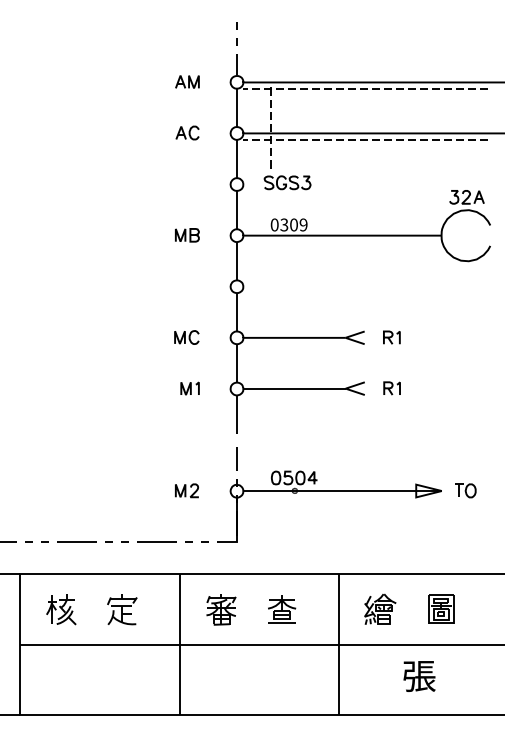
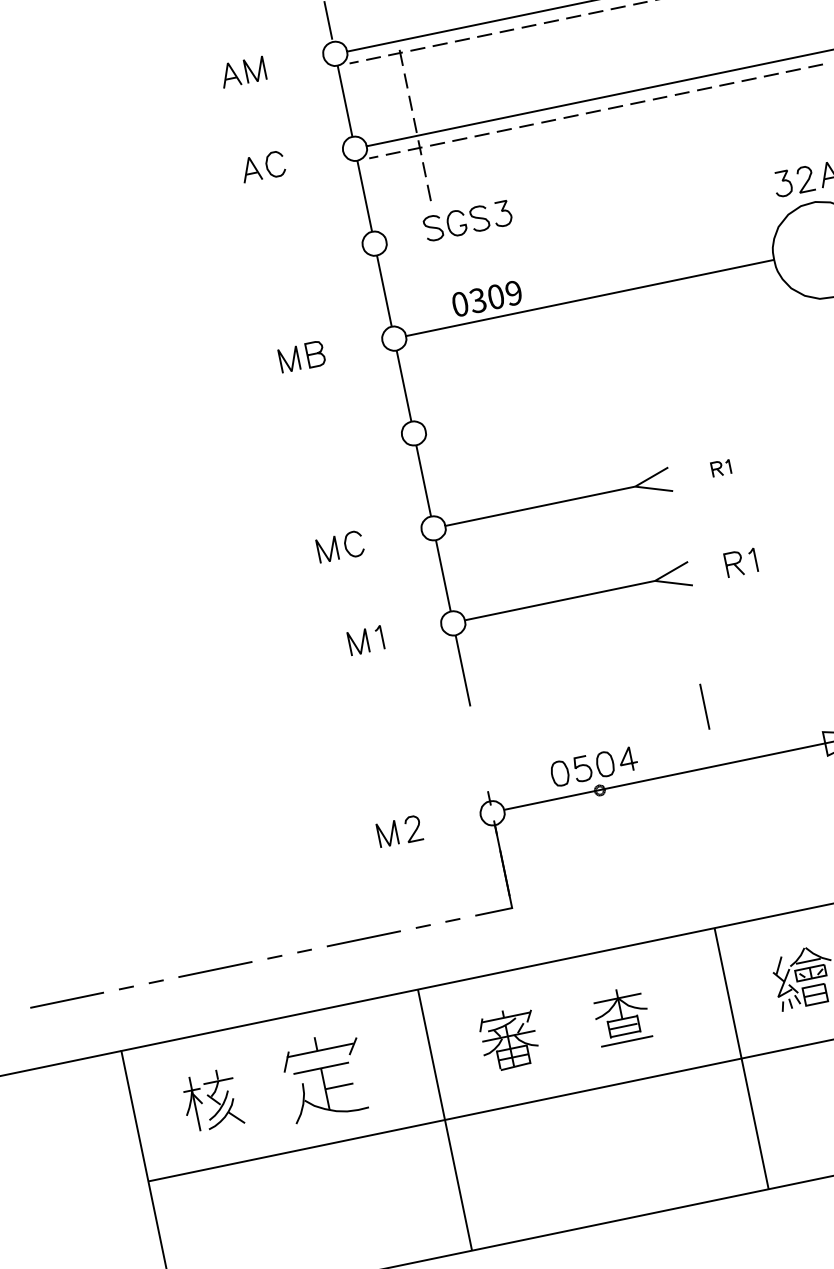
part: (391, 337) -> (720, 468), size x0.6
line: (236, 458) -> (703, 706), moved
part: (122, 609) -> (325, 1076), size x1.4

